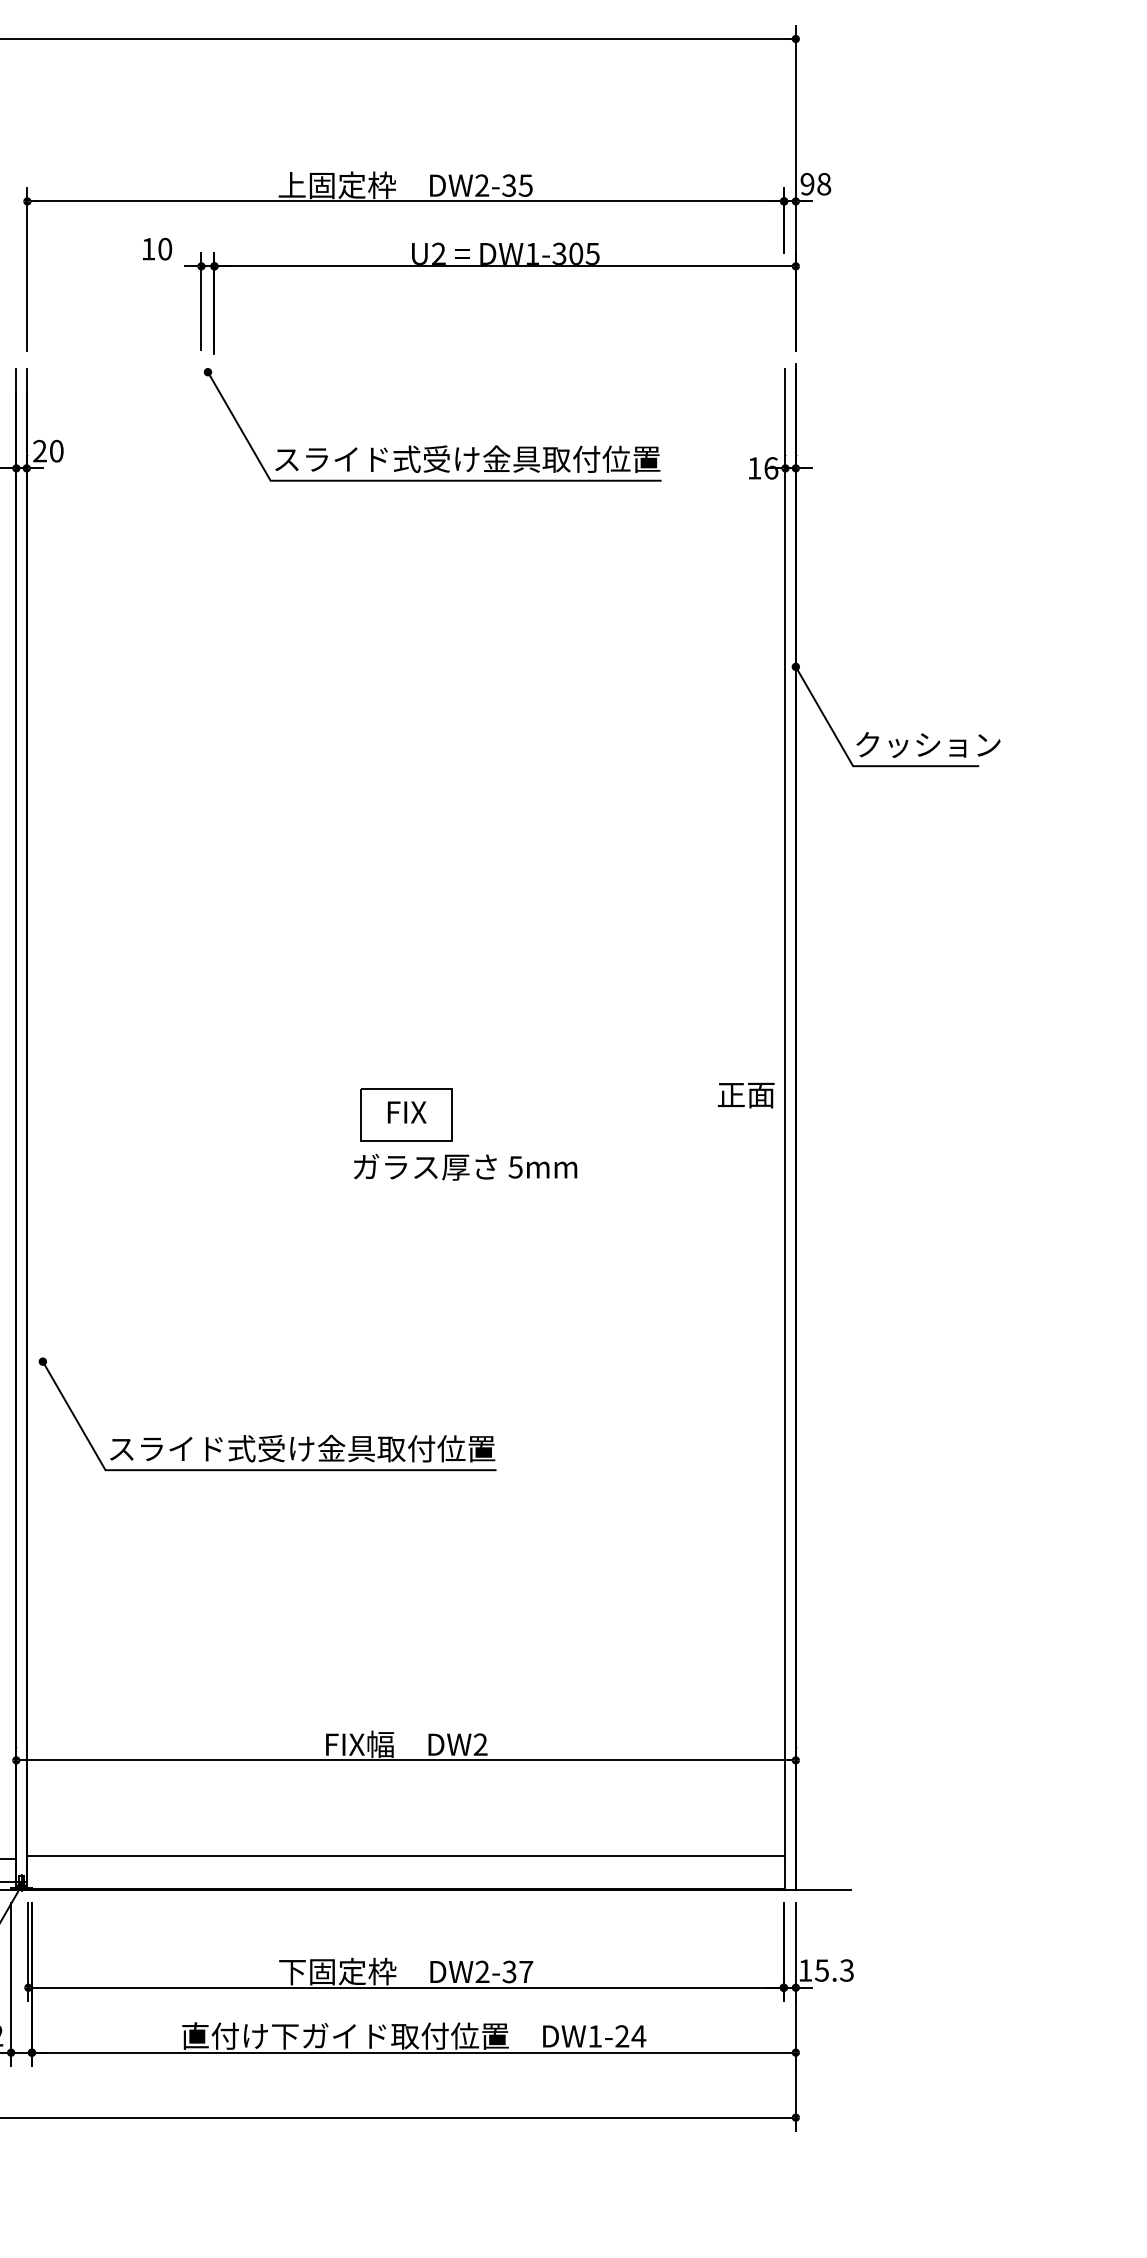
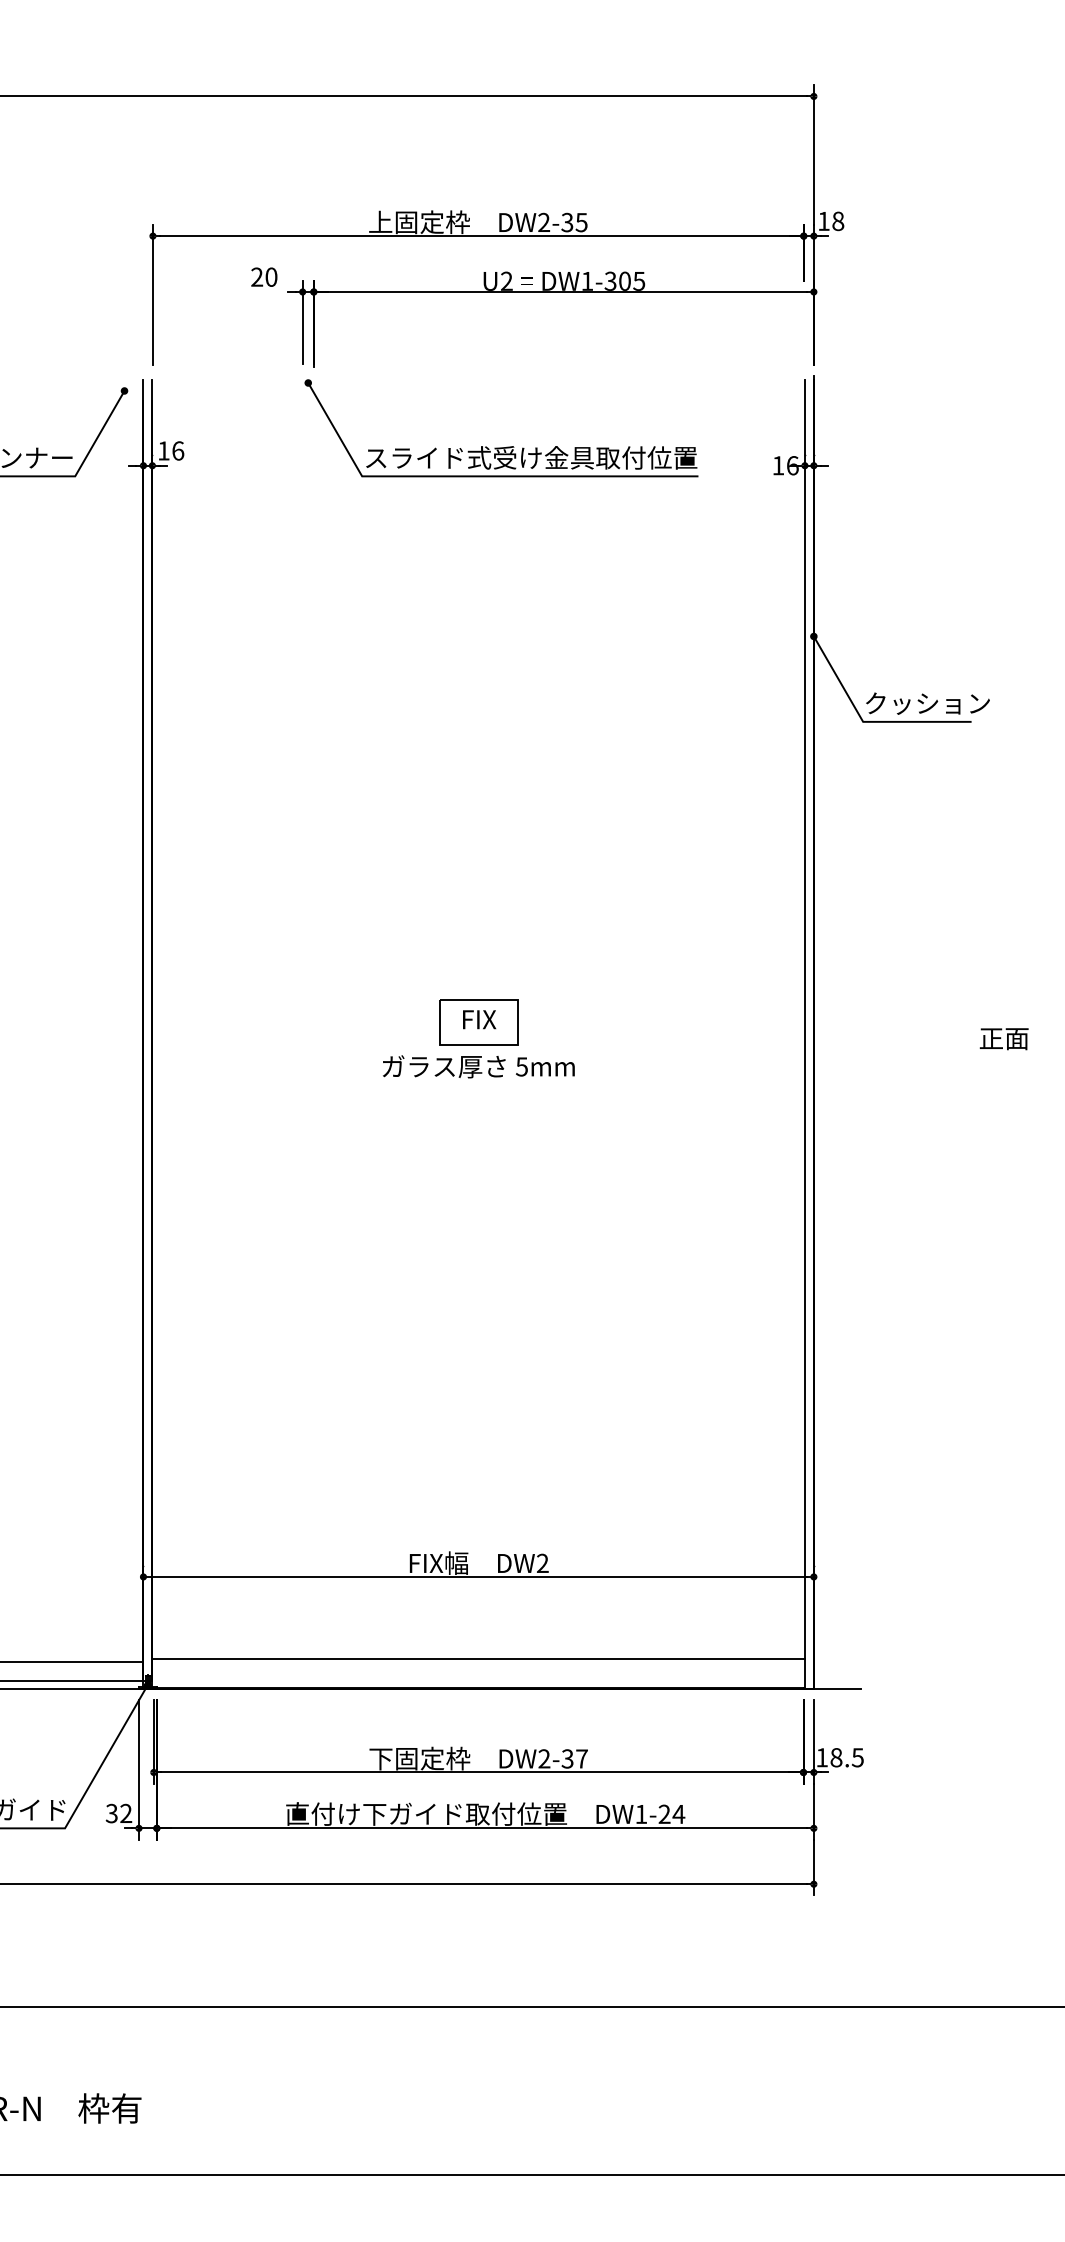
text: (807, 184) -> (823, 221), 98 -> 18
text: (148, 248) -> (257, 276), 10 -> 20
text: (48, 450) -> (171, 450), 20 -> 16
text: (745, 1095) -> (1003, 1039), moved
text: (465, 1166) -> (478, 1066), moved
part: (273, 1435) -> (364, 1297), removed
text: (833, 1970) -> (846, 1757), 15.3 -> 18.5

